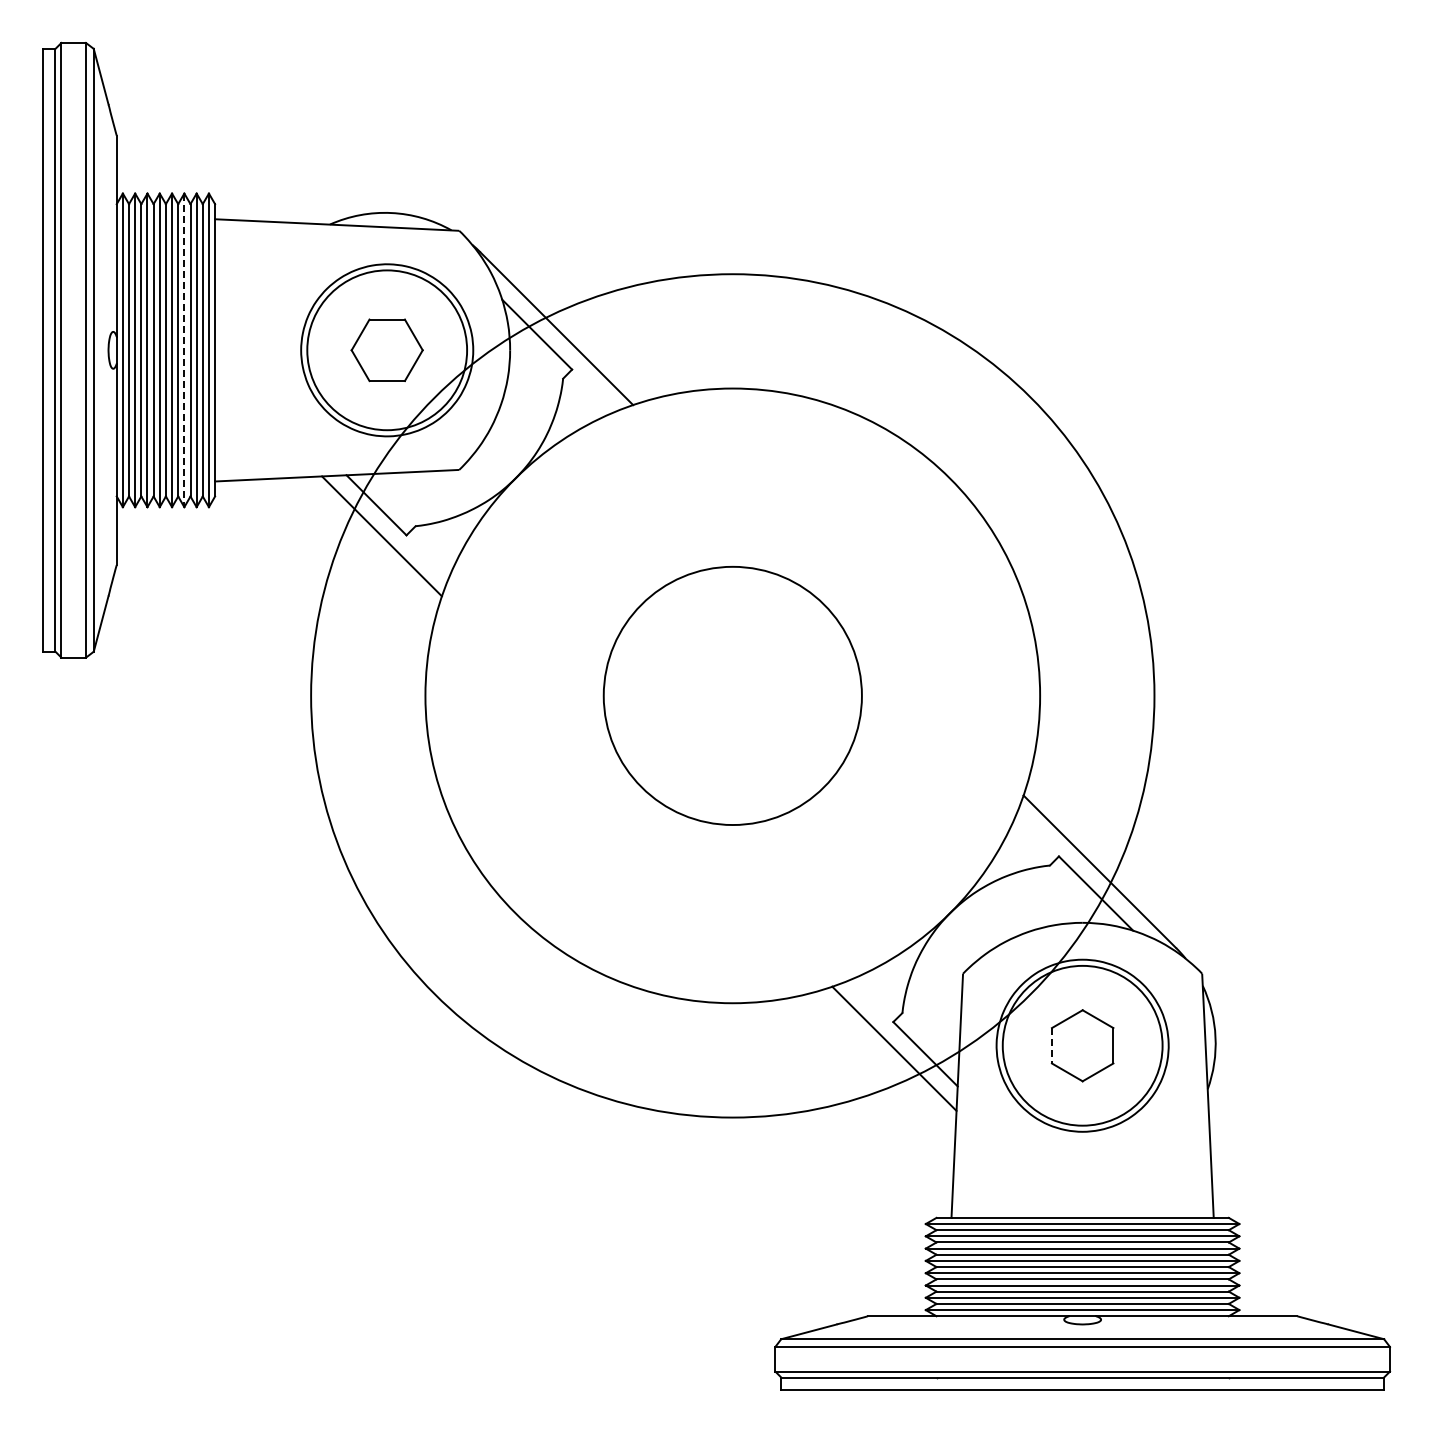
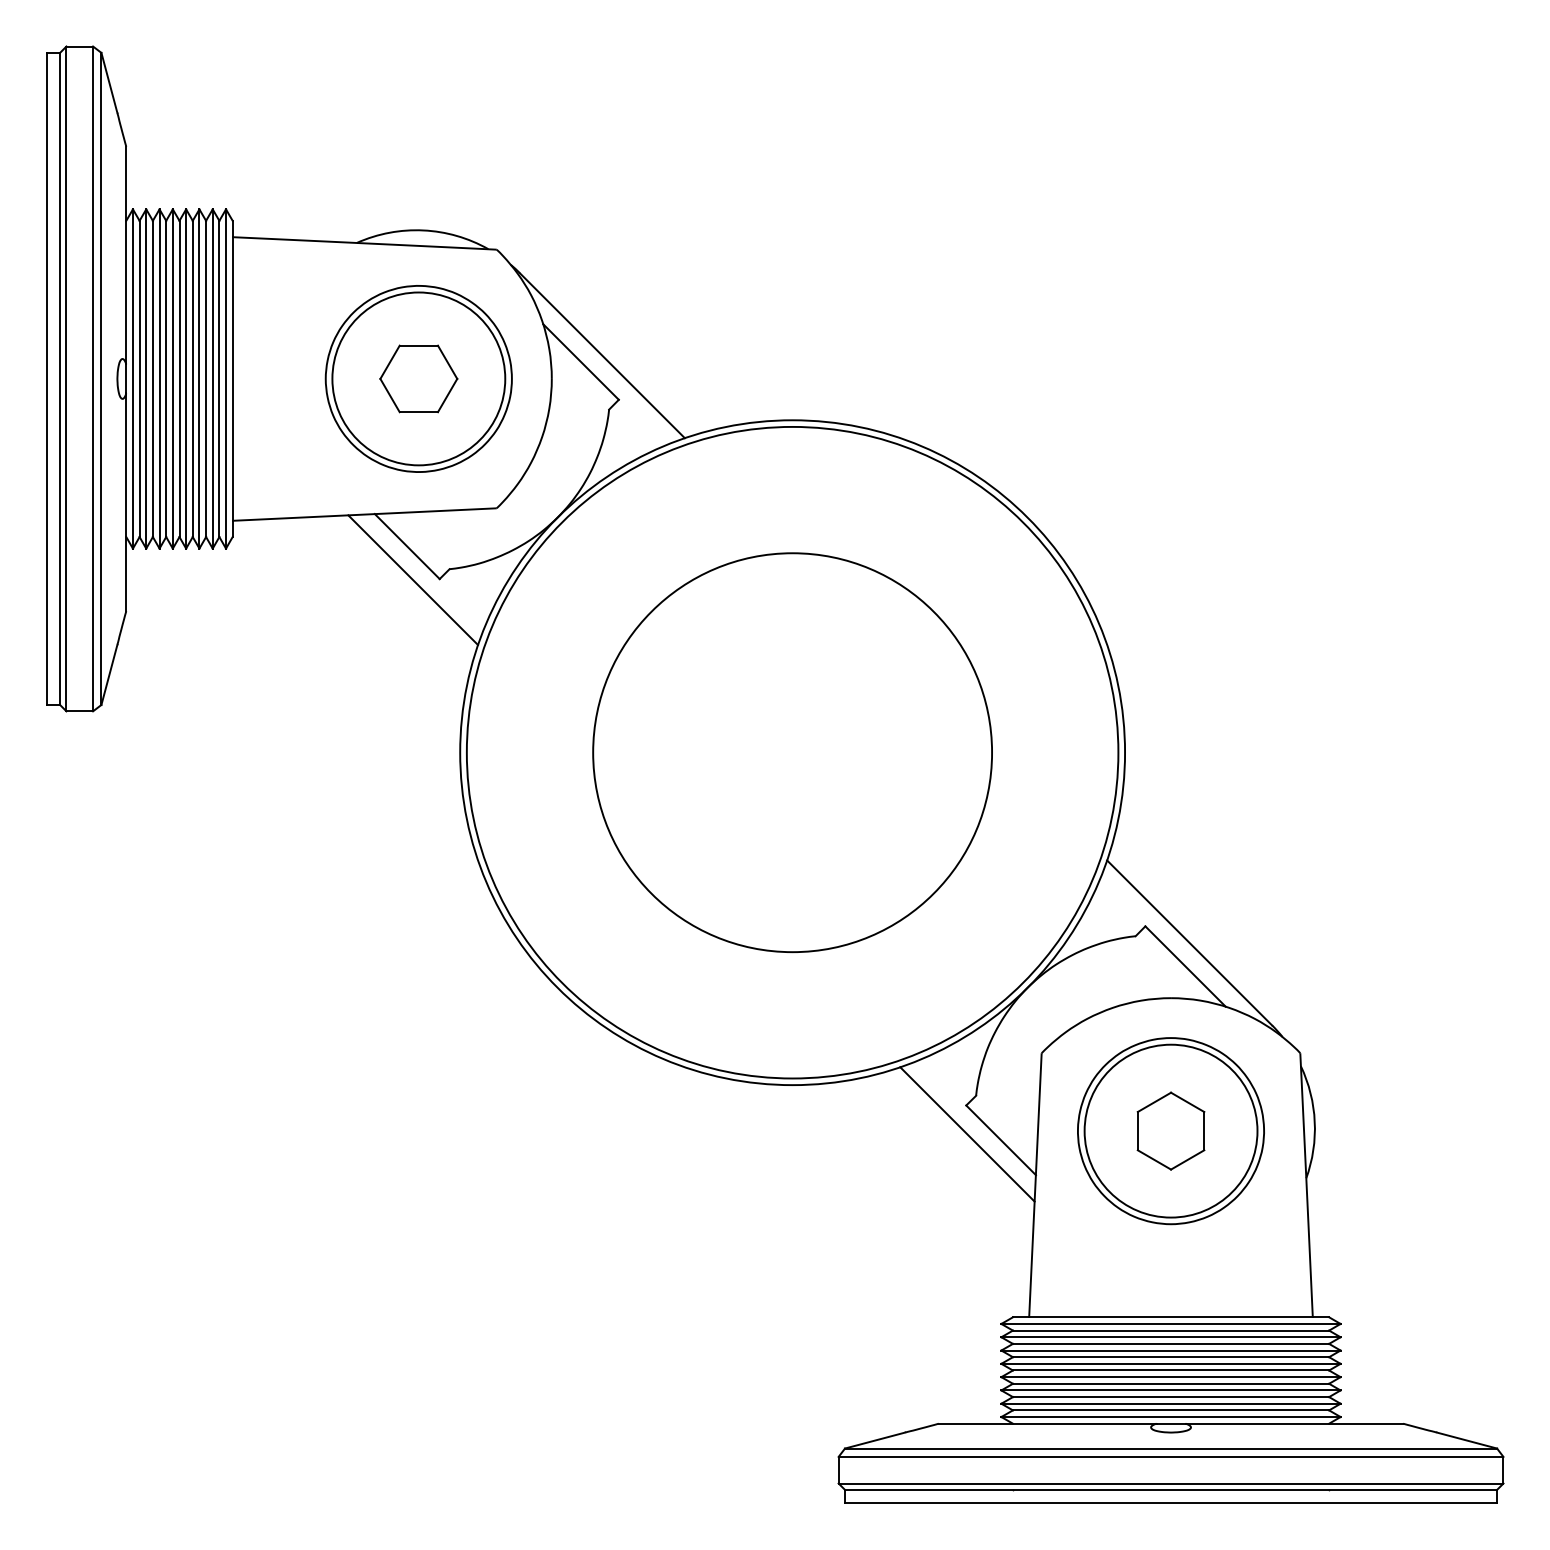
line: (184, 350) -> (199, 379), dashed -> solid
circle: (732, 695) -> (792, 752), size x0.71
circle: (732, 695) -> (792, 752), size x1.43
line: (1051, 1045) -> (1137, 1130), dashed -> solid

